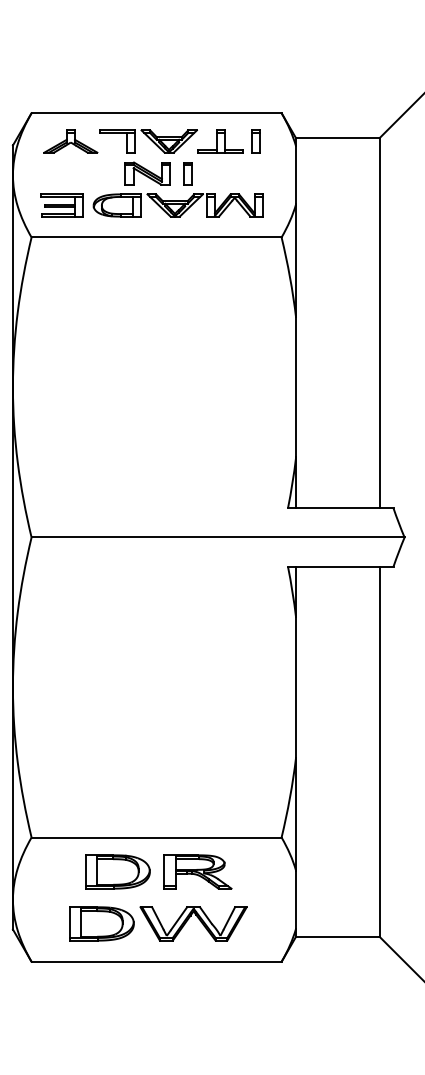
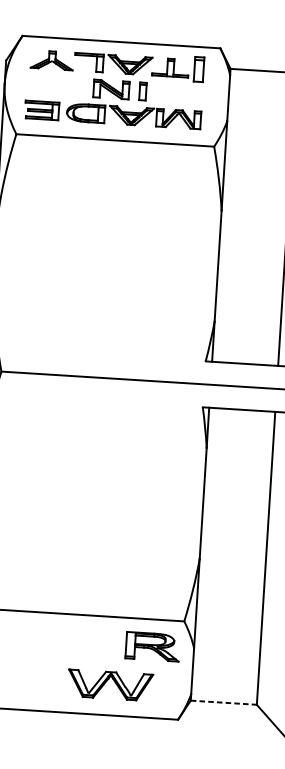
part: (255, 141) -> (198, 69), size x1.4
part: (117, 871) -> (52, 640), removed
part: (197, 871) -> (152, 646), moved
part: (101, 923) -> (37, 680), removed
line: (337, 936) -> (223, 702), solid -> dashed

